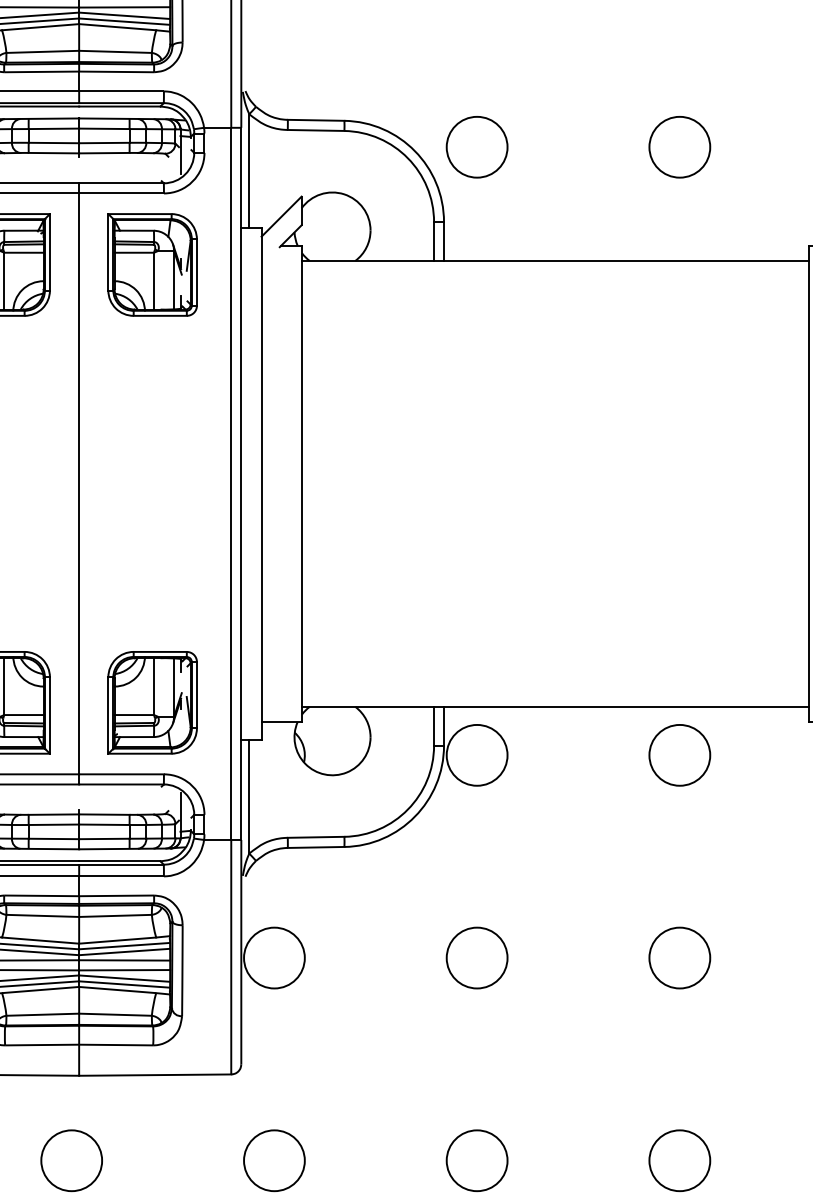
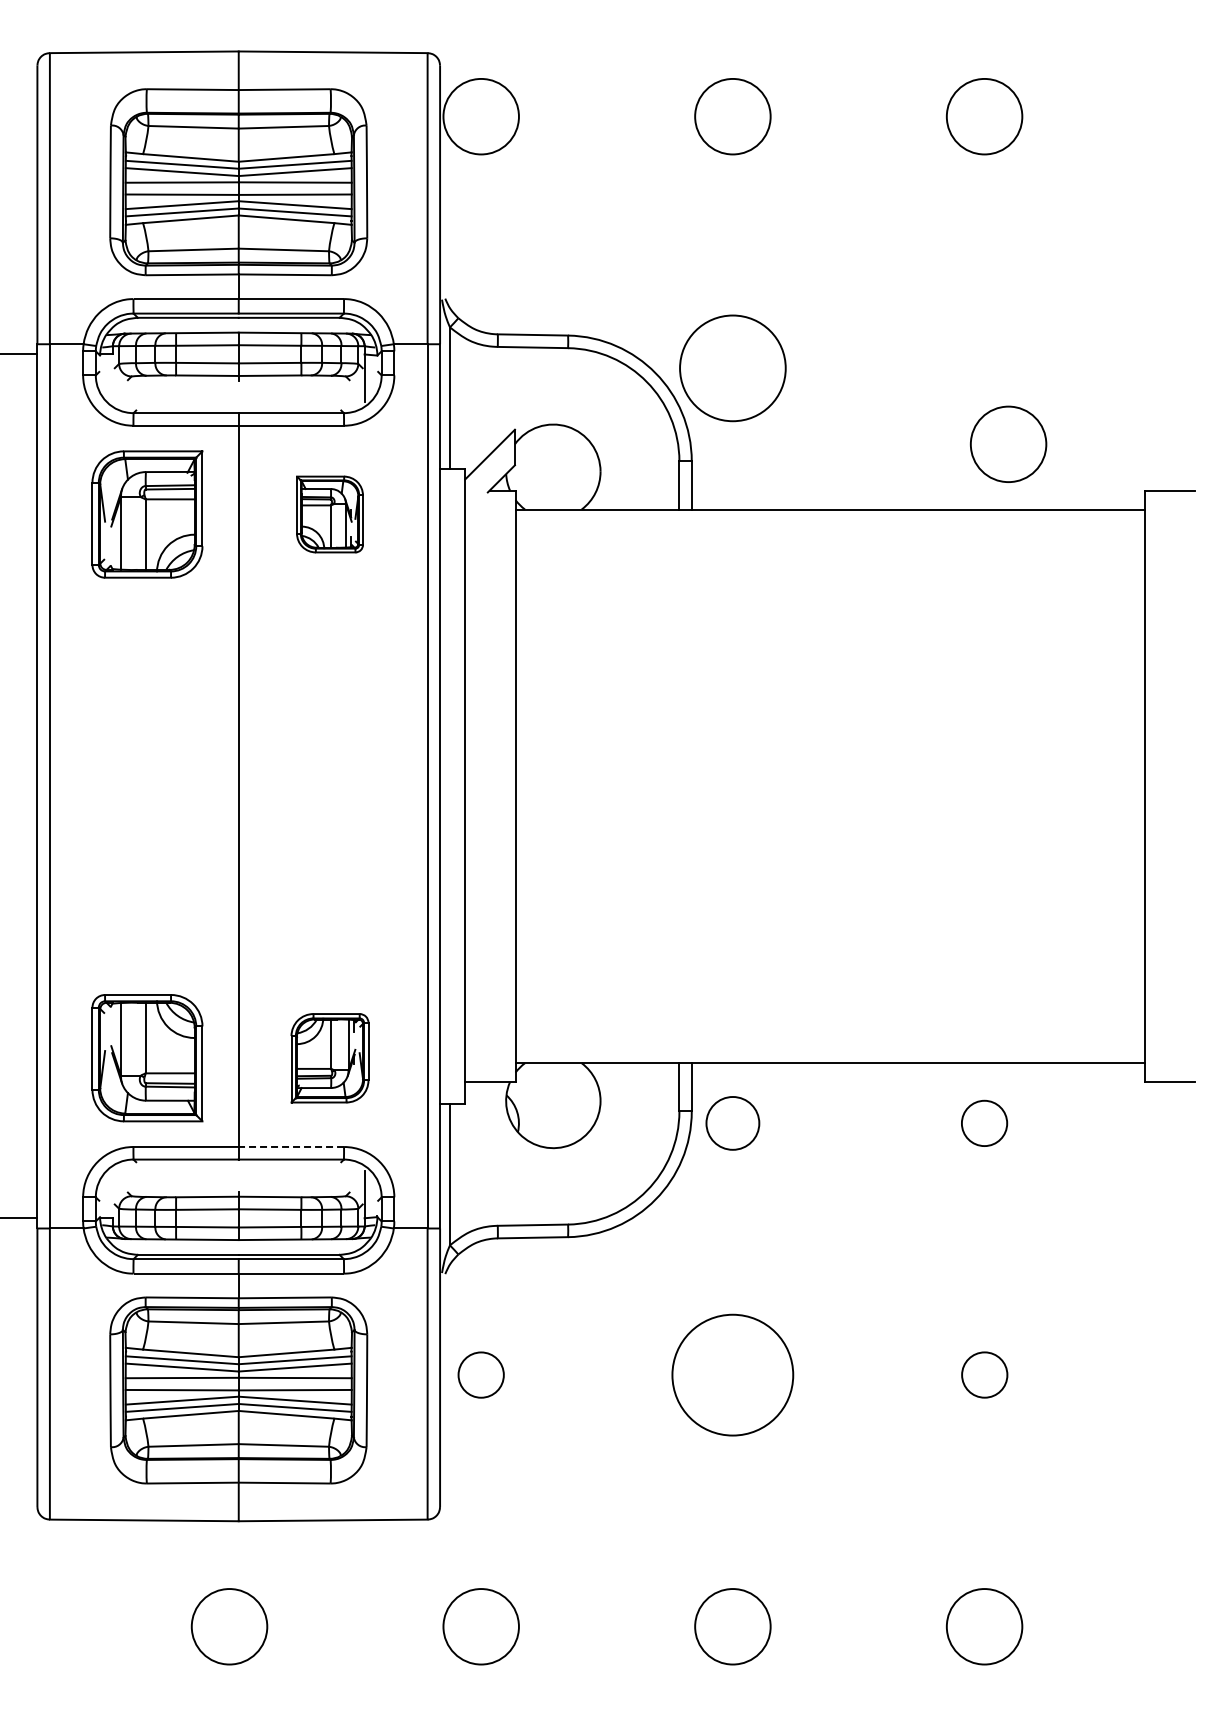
circle: (679, 146) -> (1008, 443), moved
circle: (476, 147) -> (732, 368), size x1.4
part: (152, 264) -> (329, 514), size x0.6
part: (152, 703) -> (329, 1058), size x0.7
circle: (476, 755) -> (732, 1123), size x0.7
circle: (679, 755) -> (984, 1123), size x0.6
line: (121, 773) -> (291, 1146), solid -> dashed
circle: (273, 957) -> (480, 1374), size x0.6
circle: (476, 957) -> (732, 1374), size x1.6
circle: (679, 957) -> (984, 1374), size x0.6

